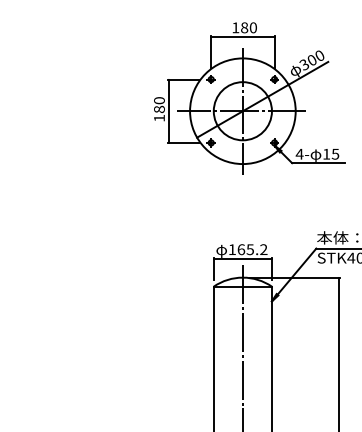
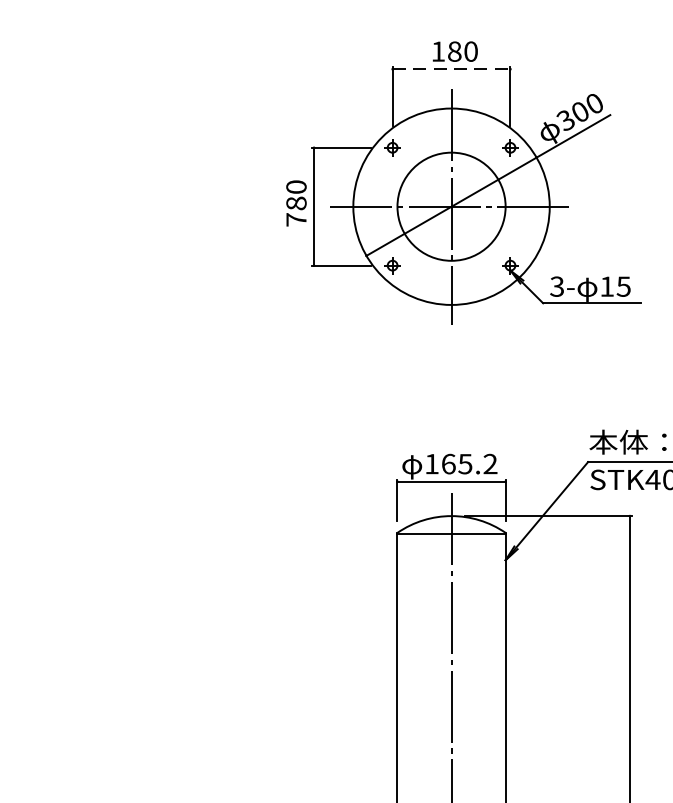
line: (242, 37) -> (450, 69), solid -> dashed
text: (159, 117) -> (296, 218), 180 -> 780
text: (299, 153) -> (556, 285), 4- -> 3-

